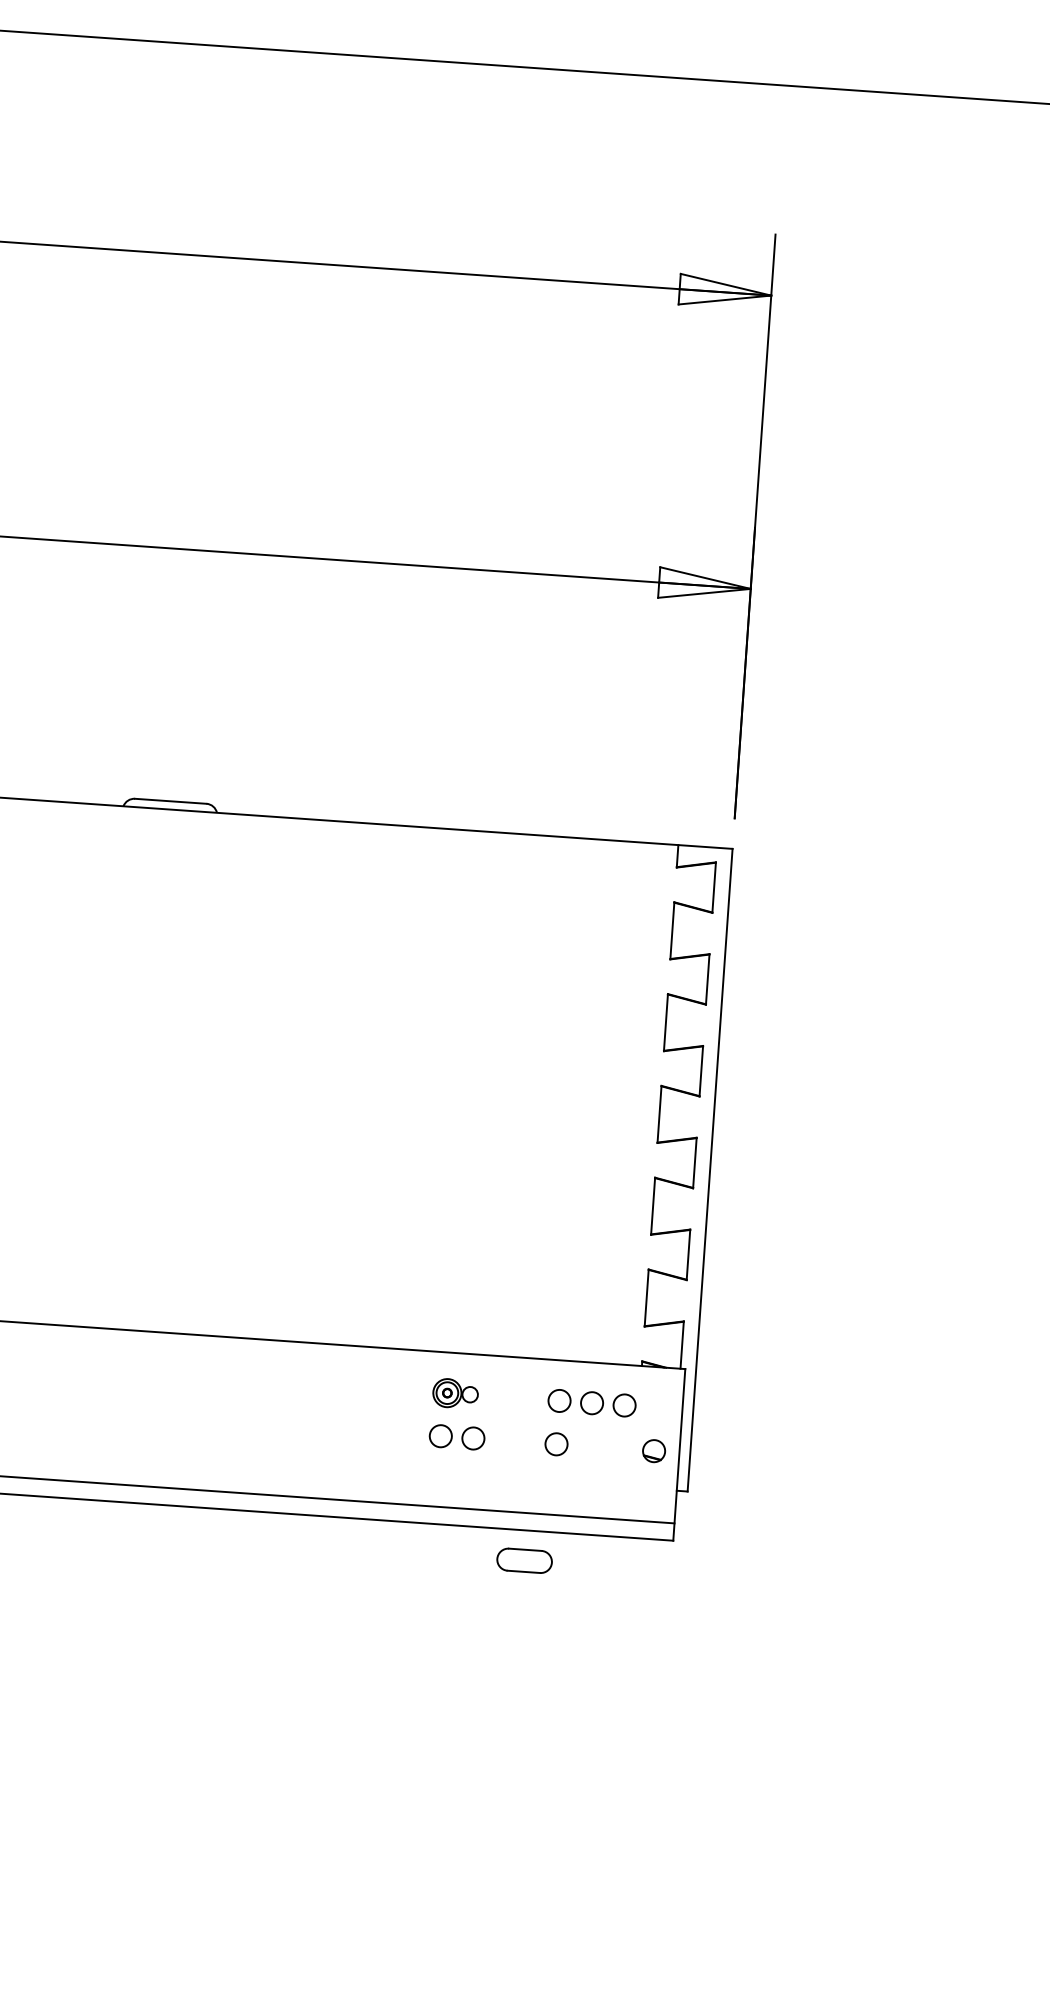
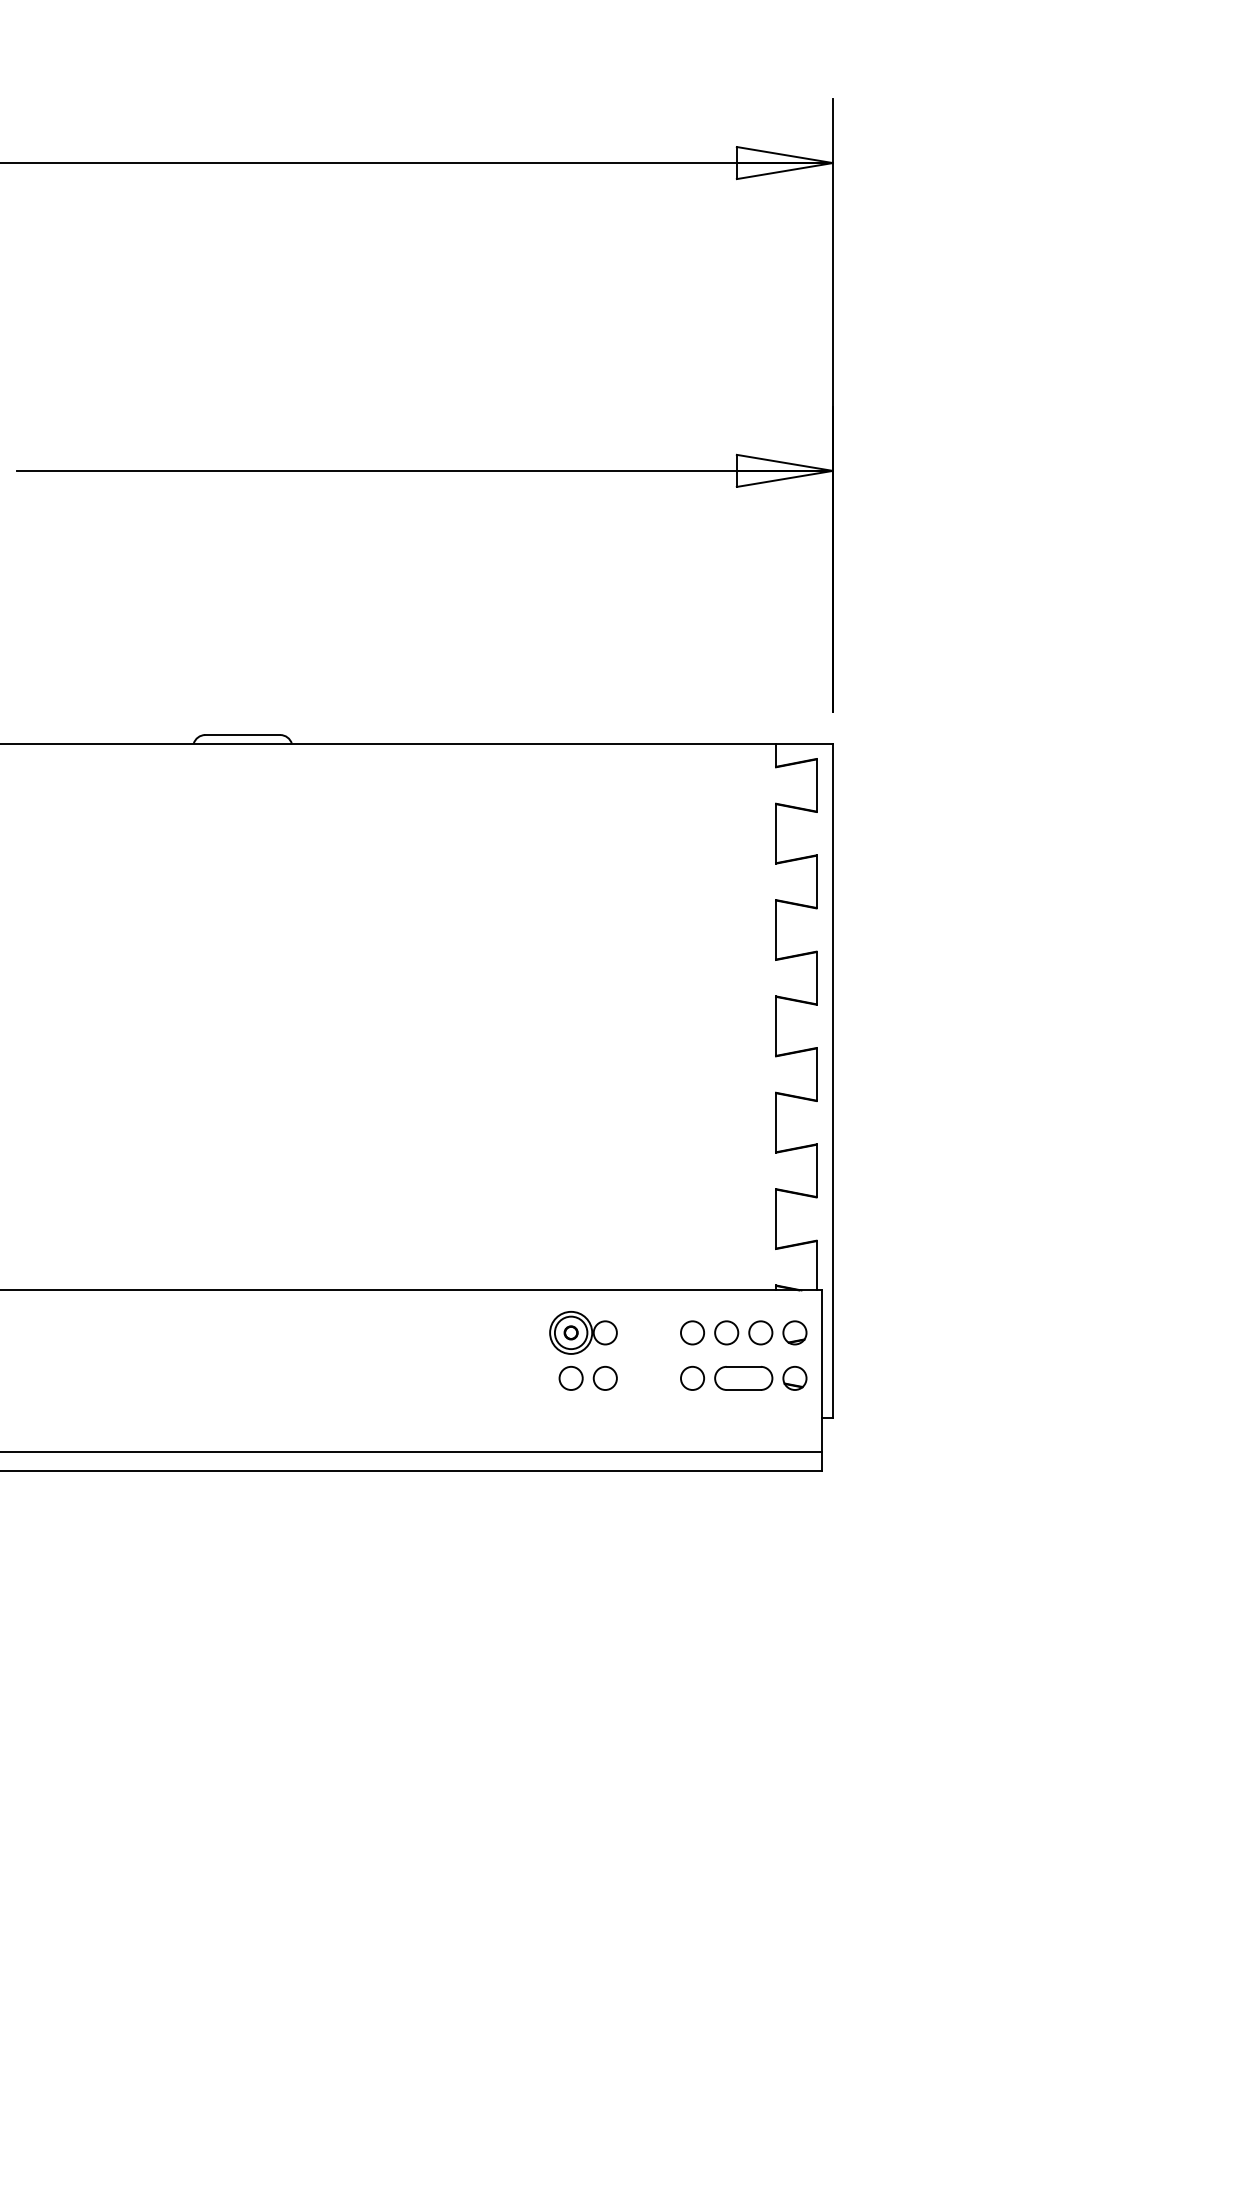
part: (455, 1393) -> (583, 1332), size x1.43
part: (656, 1407) -> (794, 1332), added
part: (524, 1560) -> (743, 1378), moved

